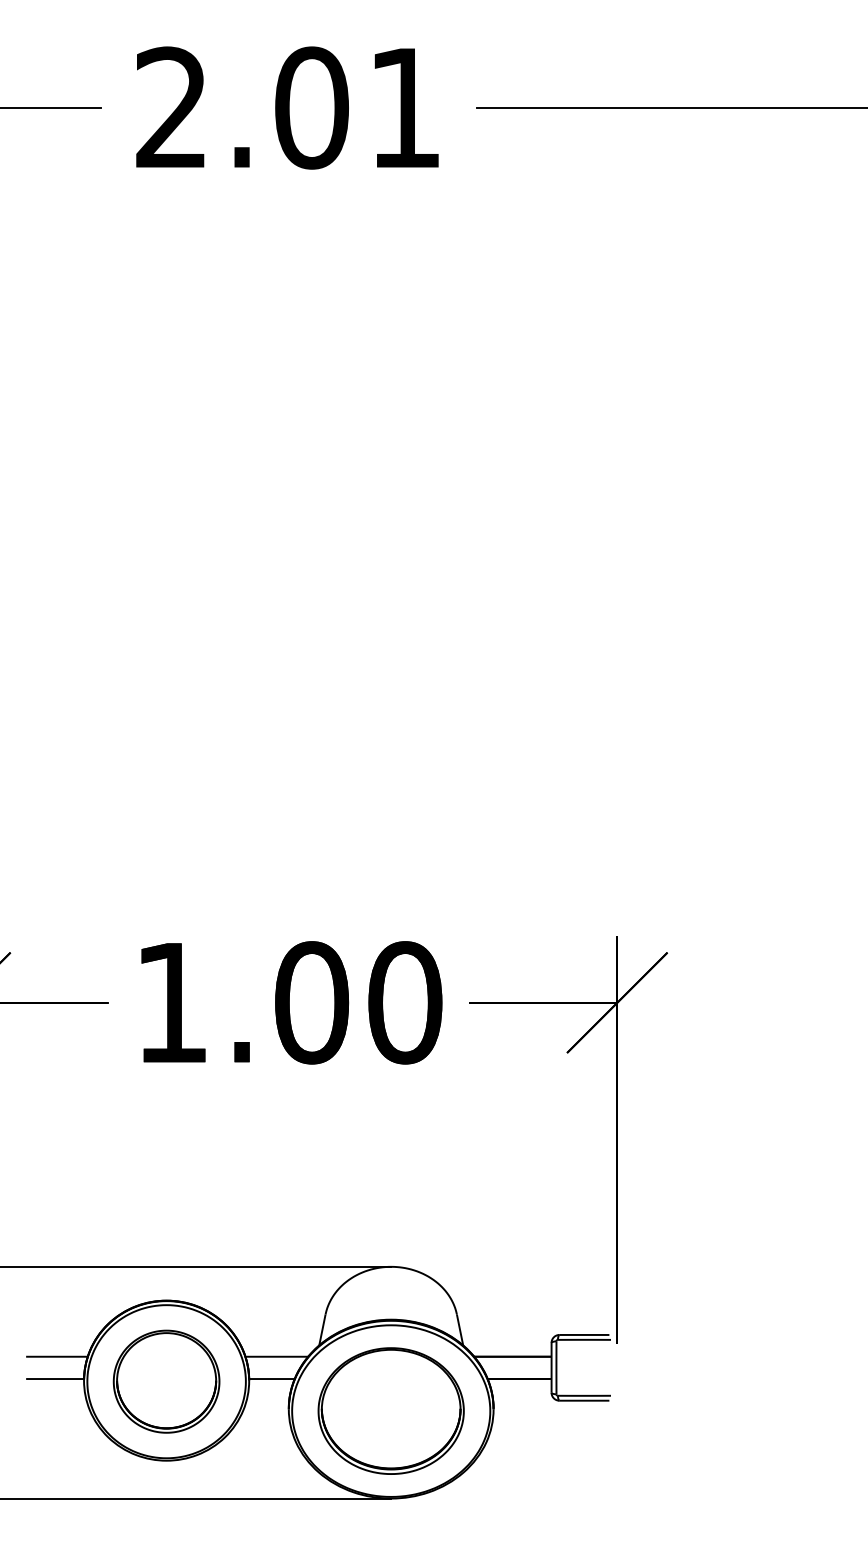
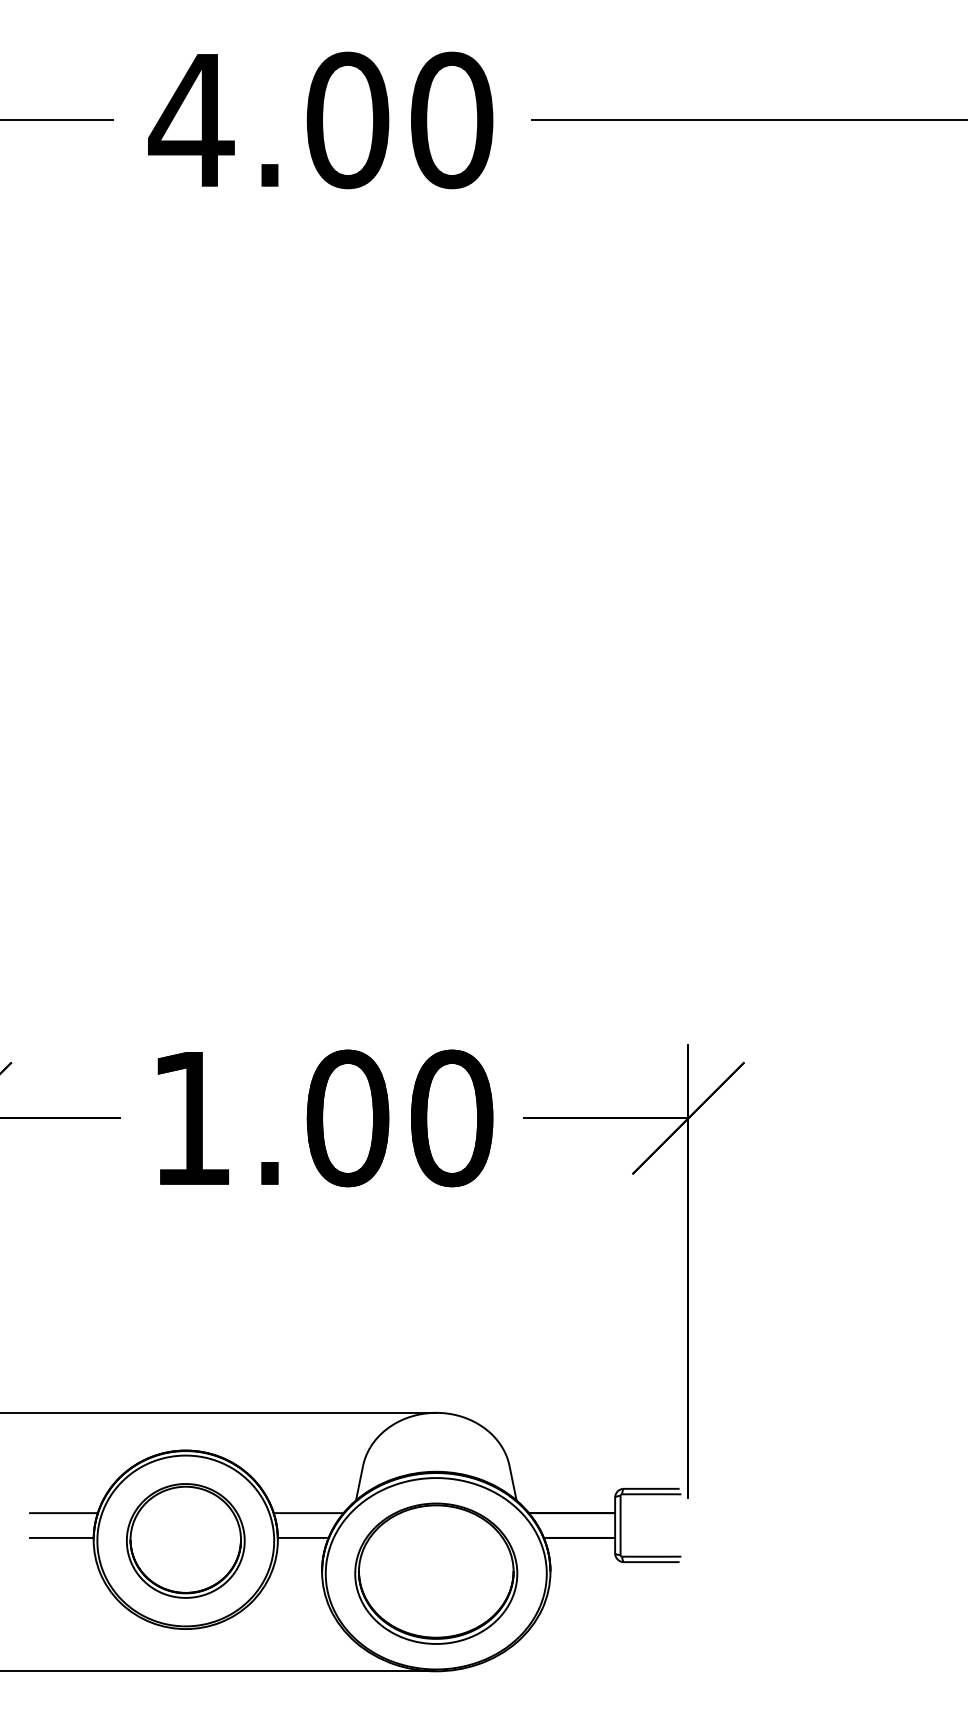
text: (287, 108) -> (320, 120), 2.01 -> 4.00

